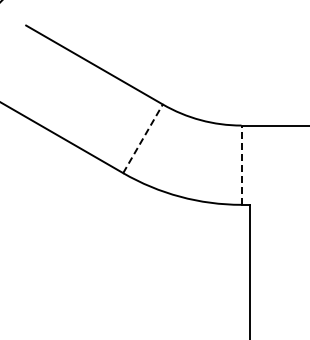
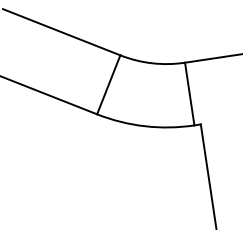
line: (143, 138) -> (109, 84), dashed -> solid
line: (241, 165) -> (189, 94), dashed -> solid

